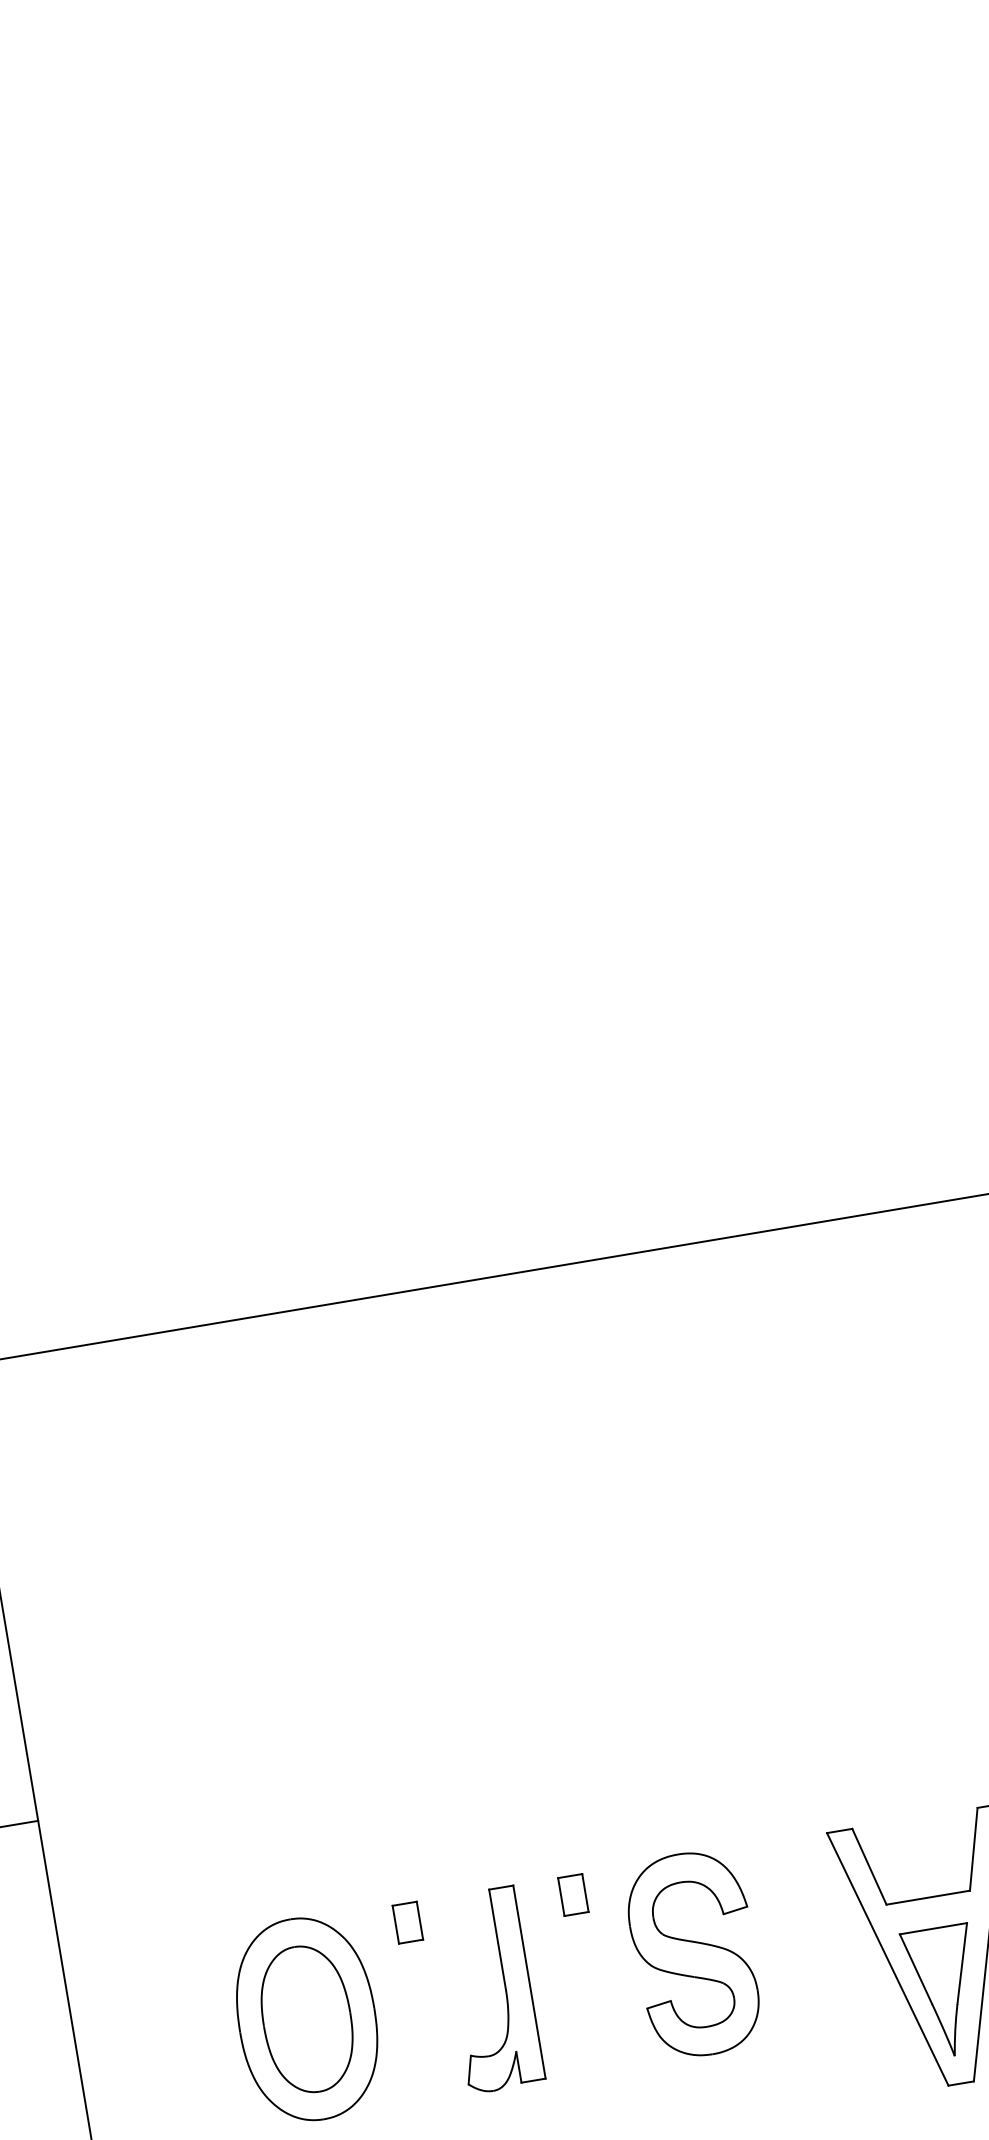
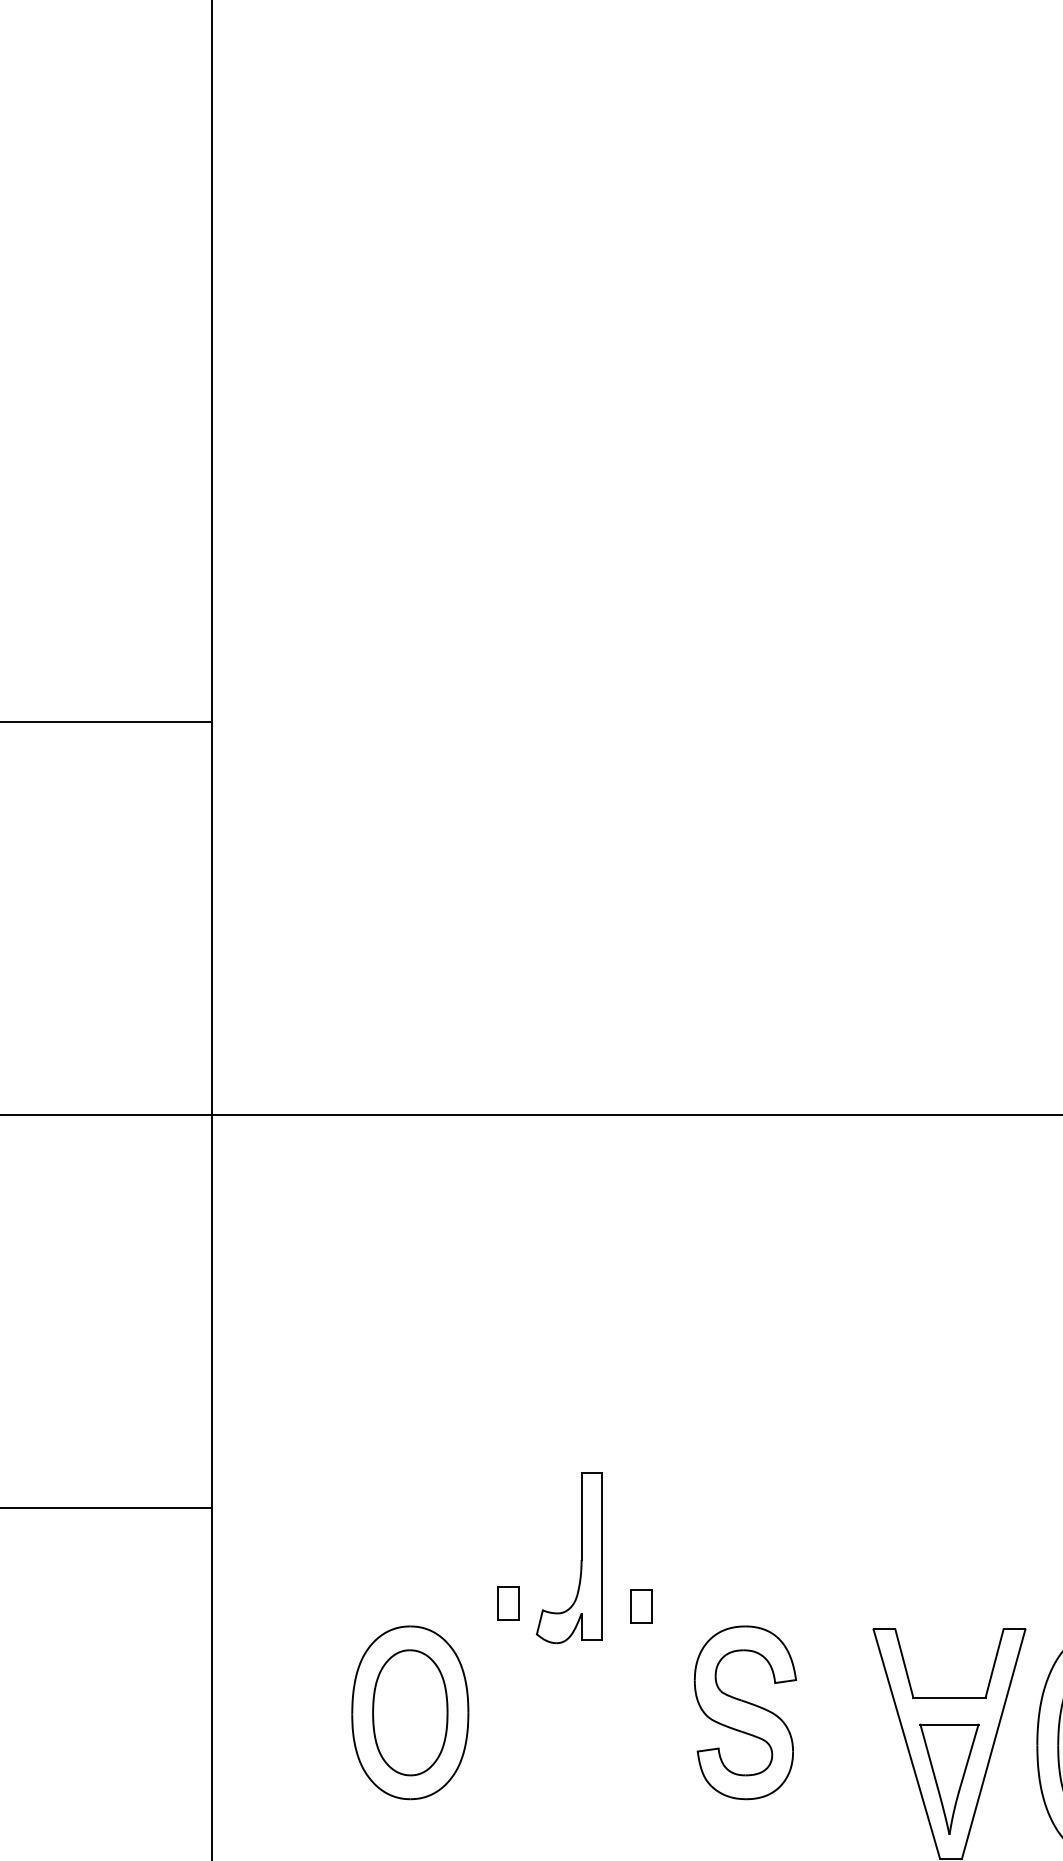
part: (573, 1894) -> (641, 1606), moved
part: (407, 1922) -> (508, 1603), moved
part: (504, 1990) -> (580, 1560), moved

